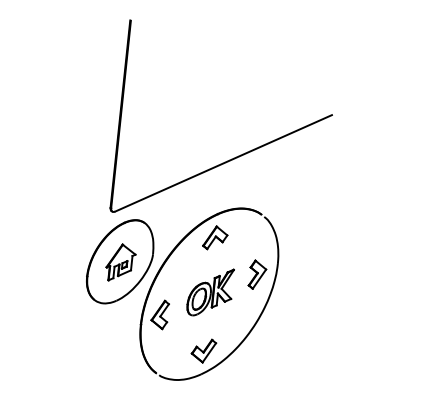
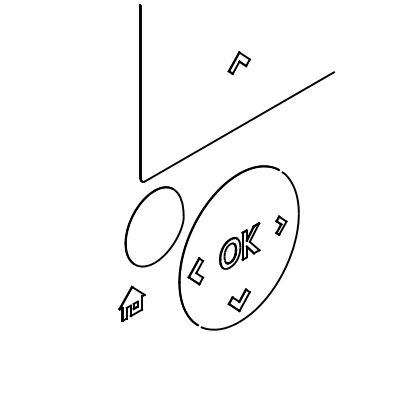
part: (214, 237) -> (238, 62), moved
part: (120, 262) -> (131, 303), moved
part: (257, 274) -> (281, 225), size x0.7

